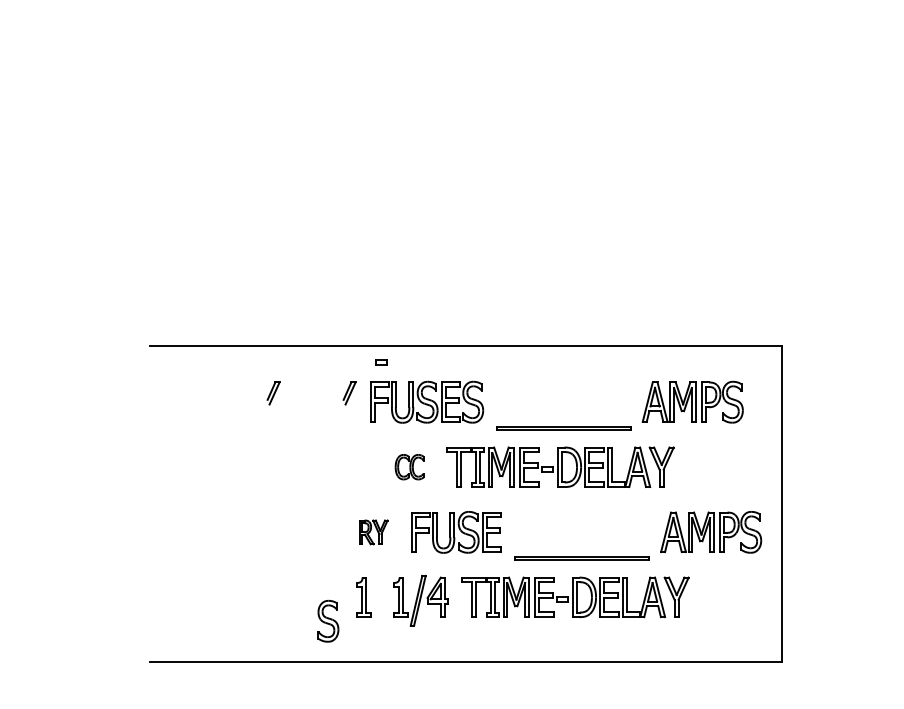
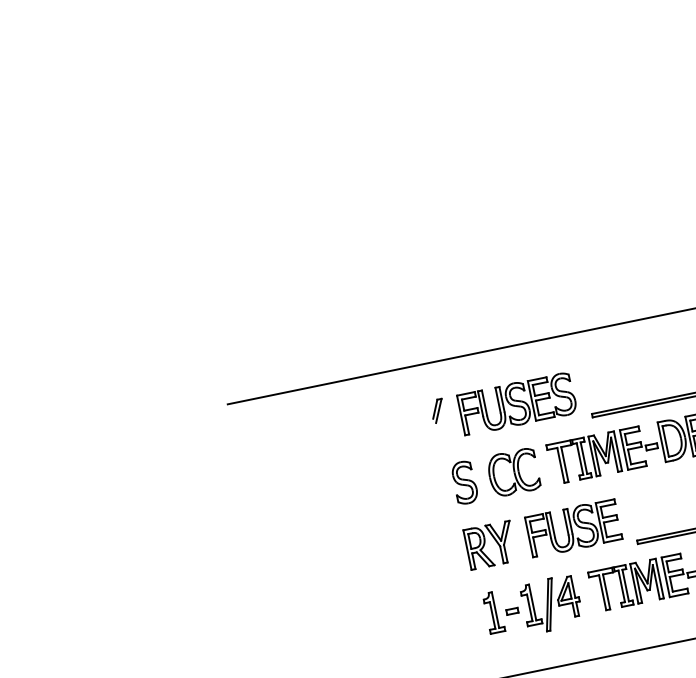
part: (381, 362) -> (512, 611), moved
part: (273, 393) -> (361, 426), removed
part: (409, 466) -> (512, 471), size x1.67
part: (373, 532) -> (490, 545), size x1.67
part: (328, 620) -> (464, 481), moved

